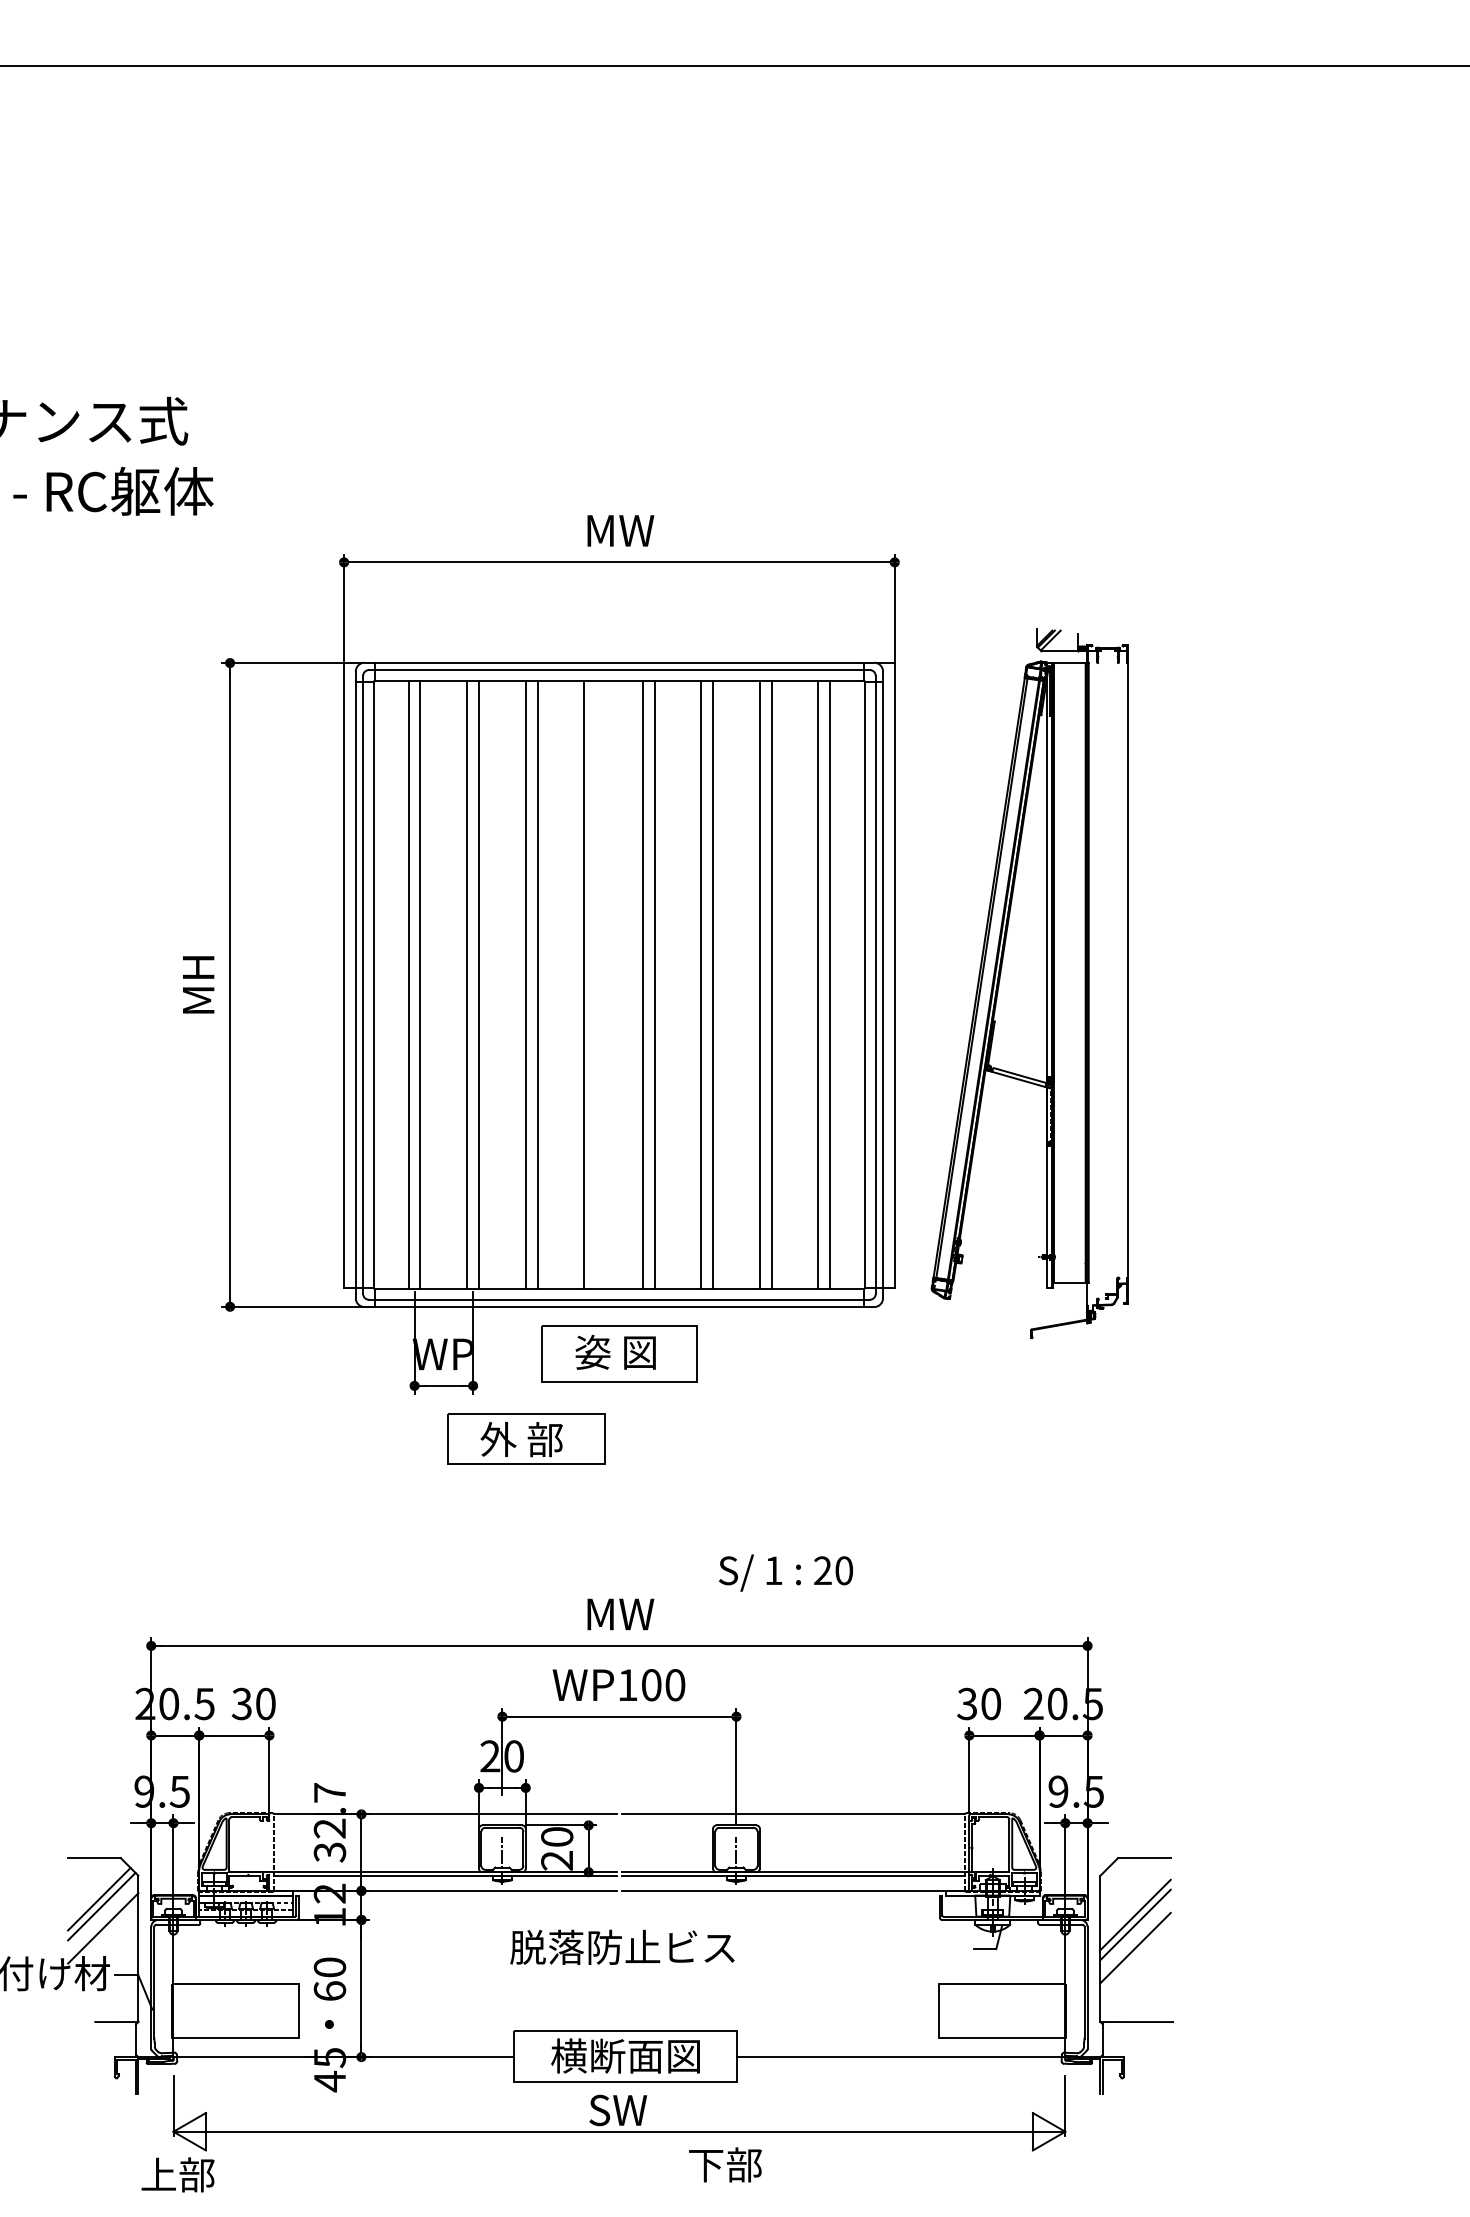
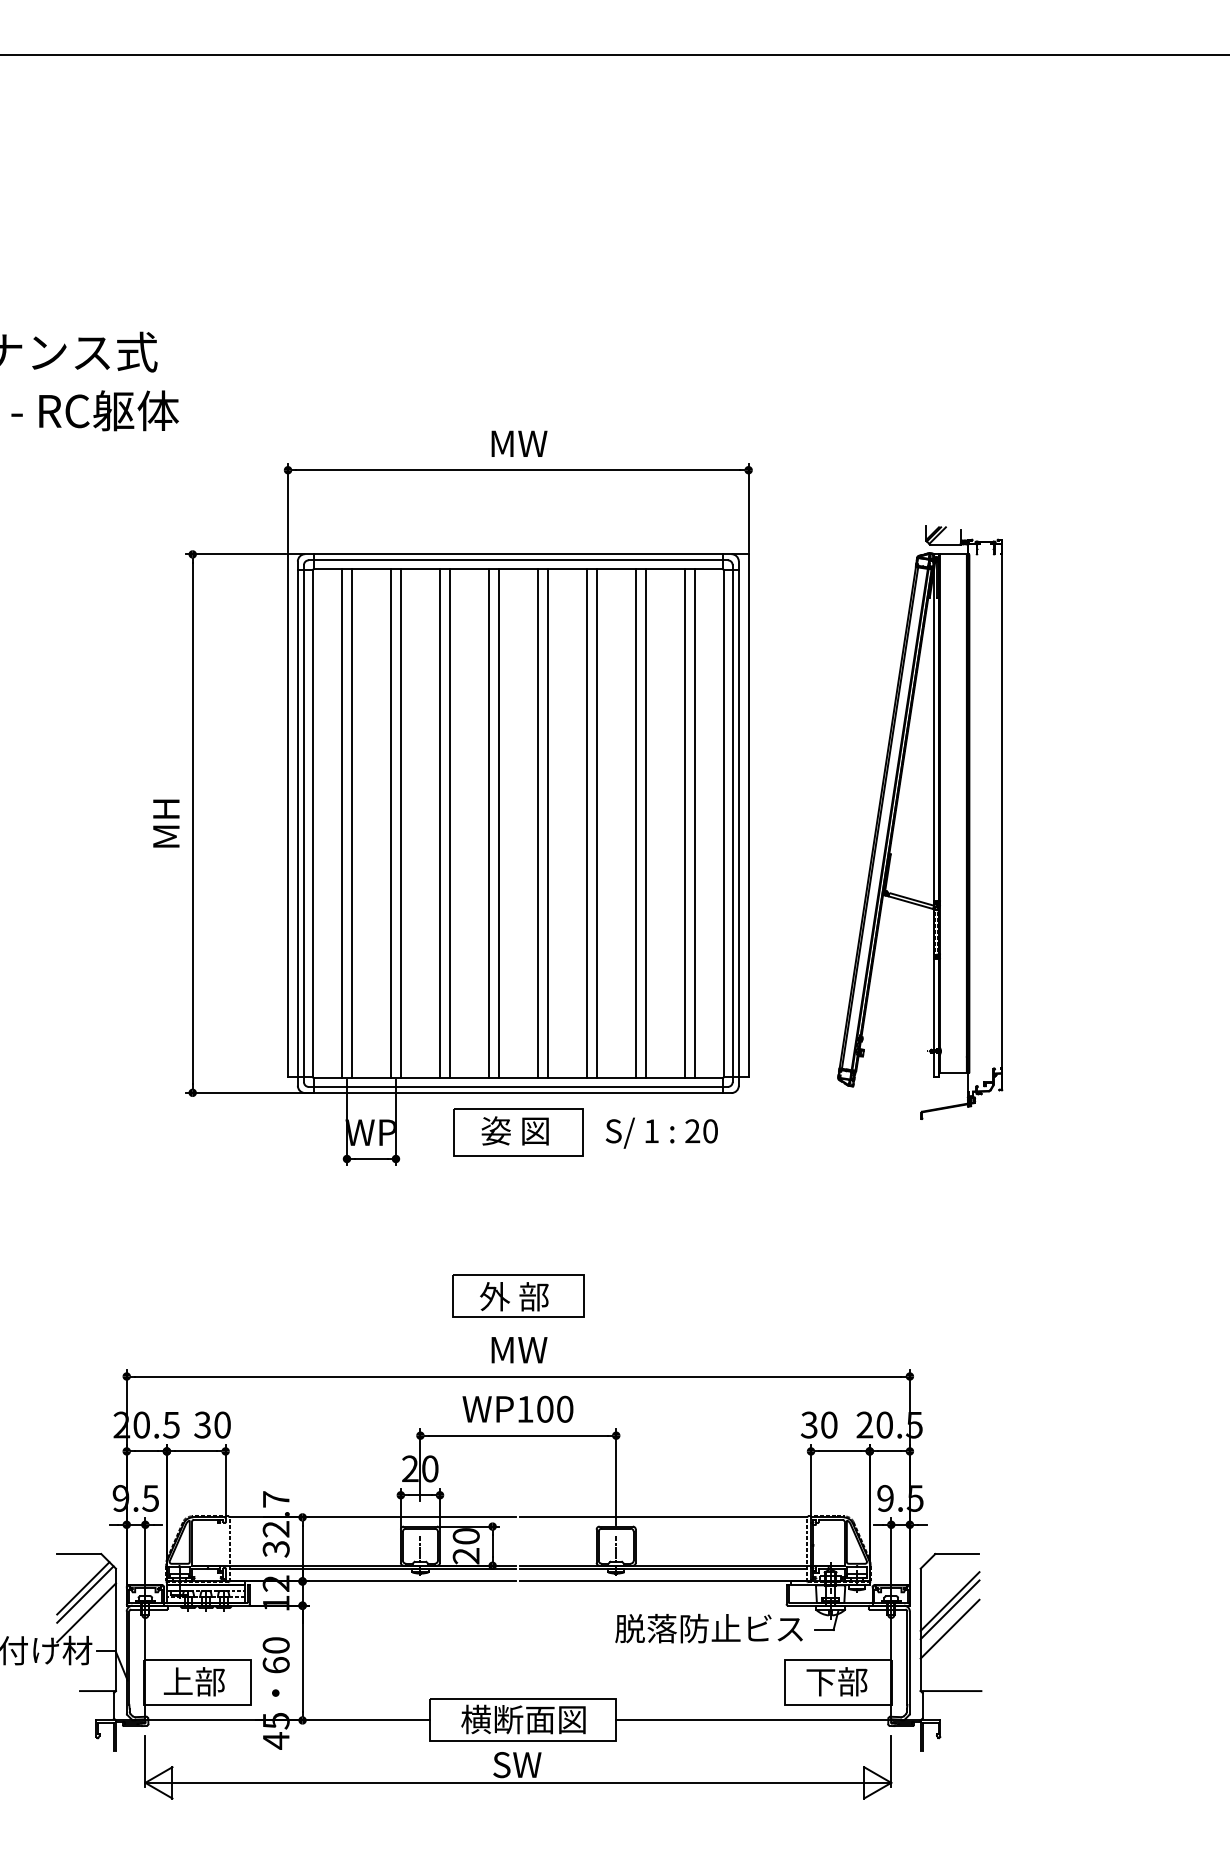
part: (1029, 983) -> (919, 822), moved
line: (596, 984) -> (499, 823), added
part: (526, 1438) -> (518, 1295), moved
text: (785, 1572) -> (661, 1132), moved
text: (622, 1946) -> (709, 1627), moved
text: (725, 2164) -> (837, 1681), moved
text: (177, 2174) -> (193, 1681), moved

